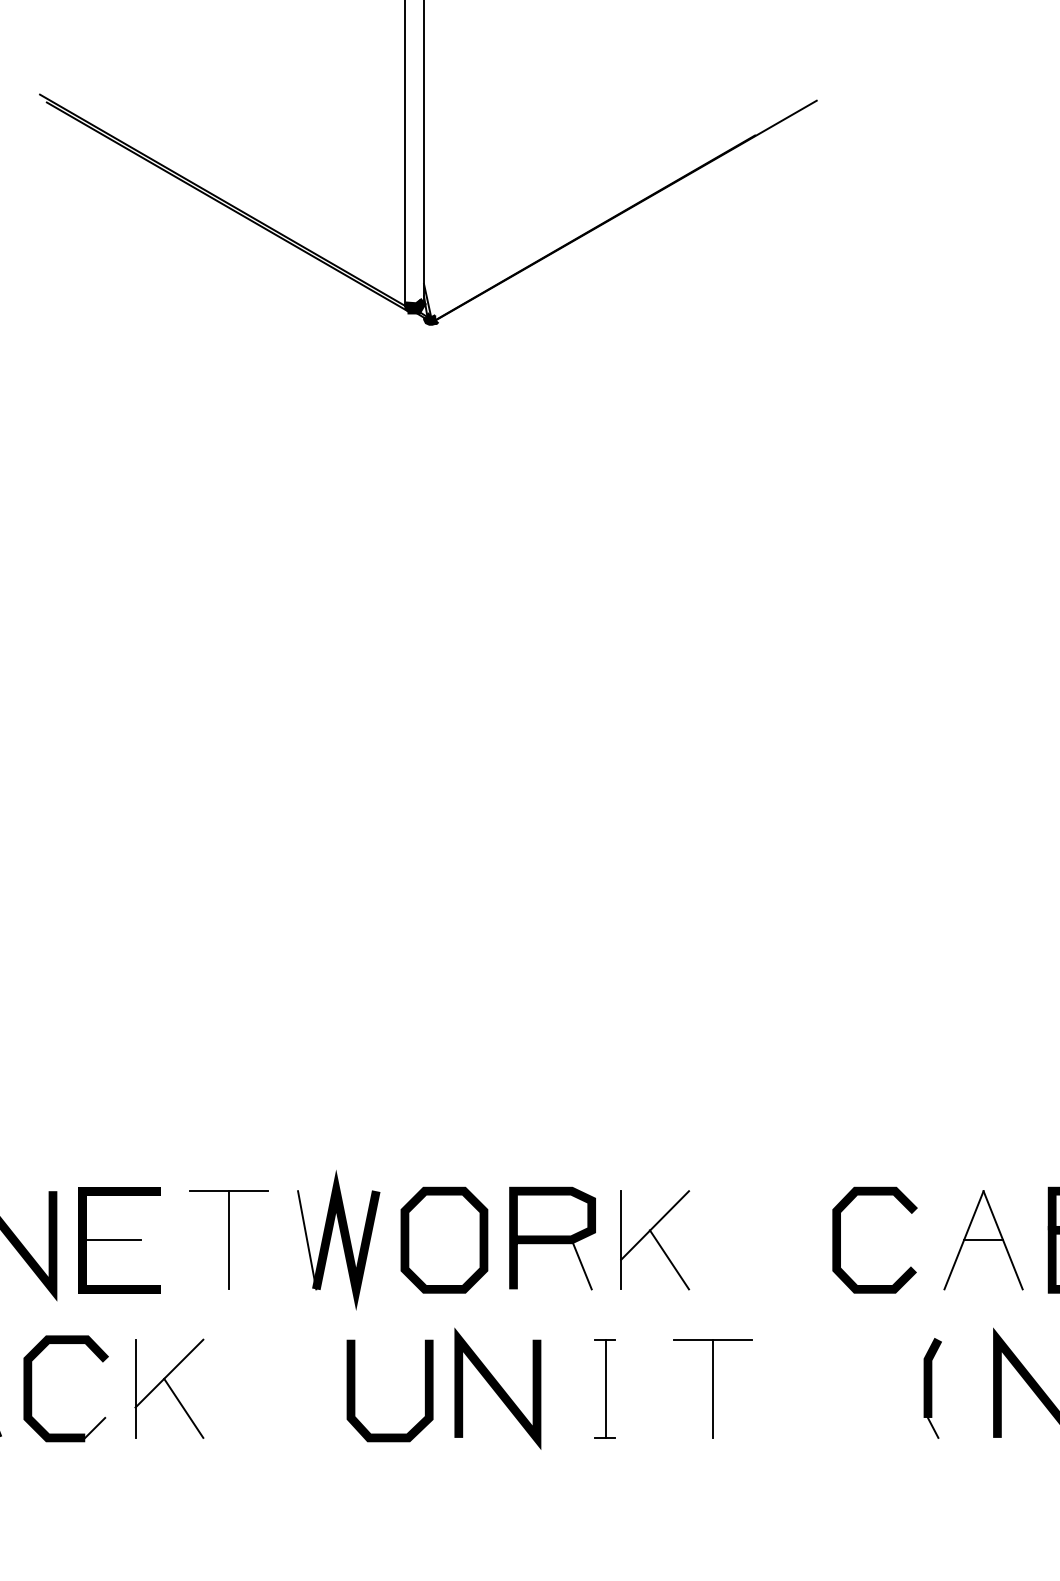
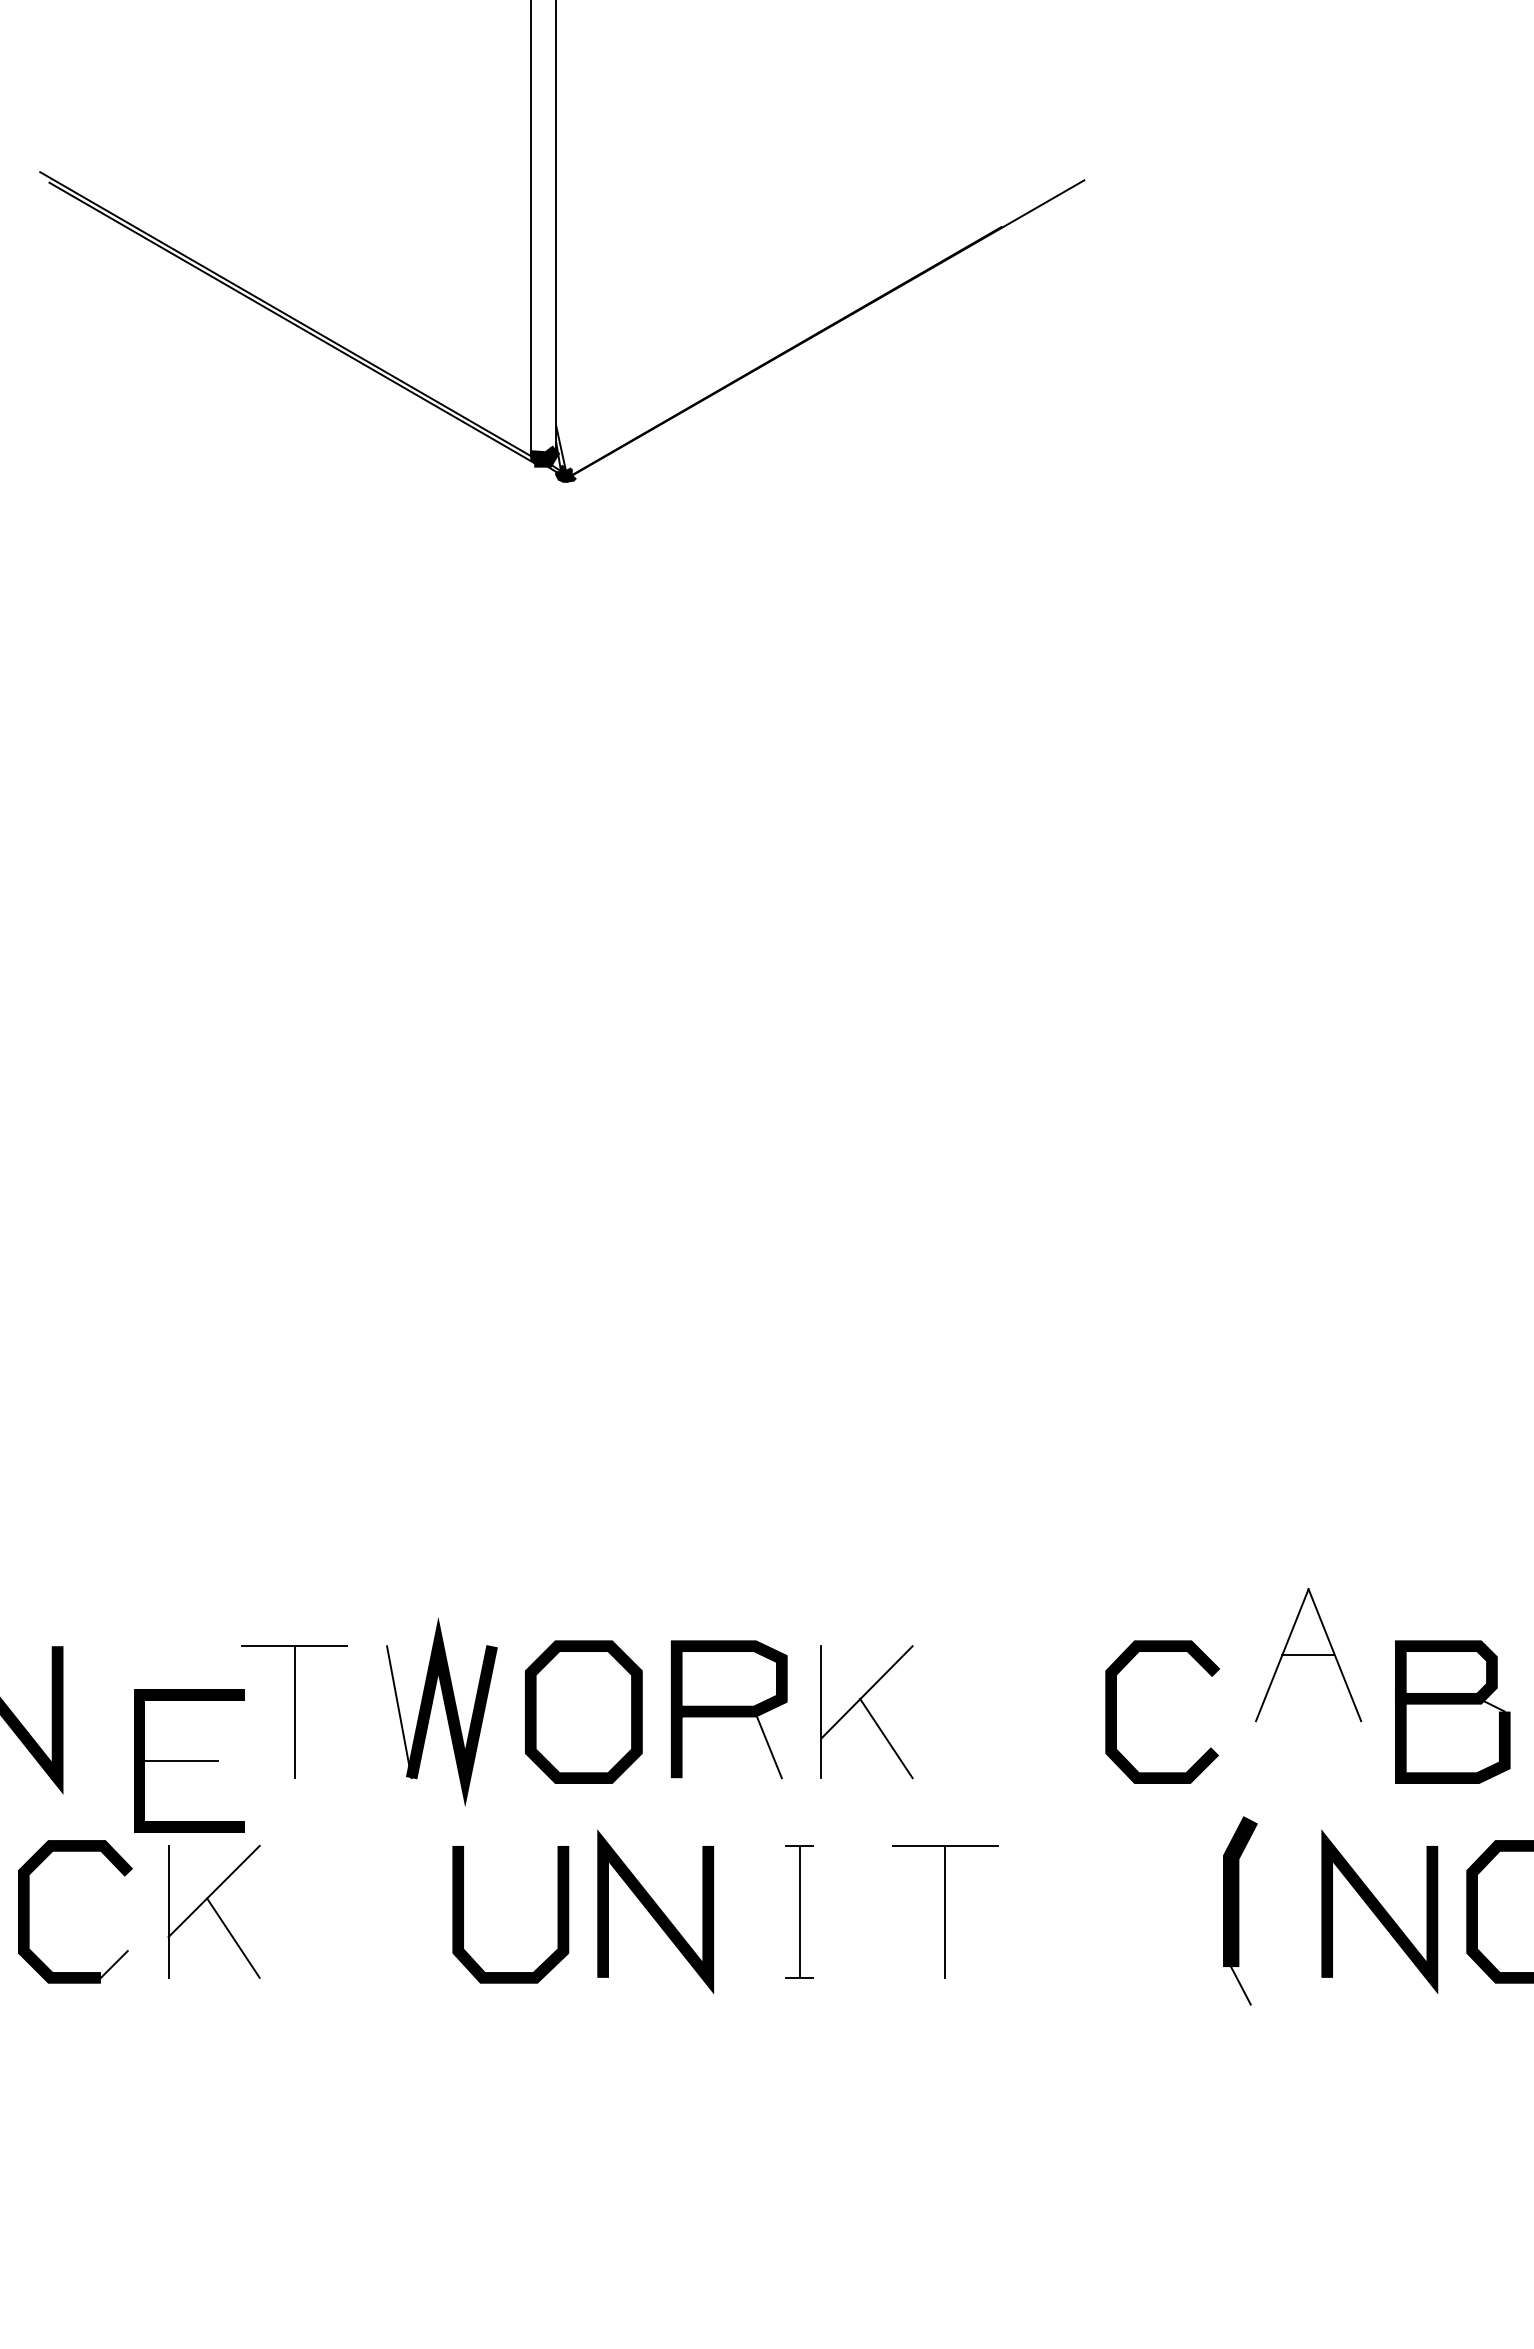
part: (119, 1239) -> (189, 1760), moved
part: (983, 1240) -> (1308, 1655), moved
part: (932, 1387) -> (1240, 1910), size x1.4

